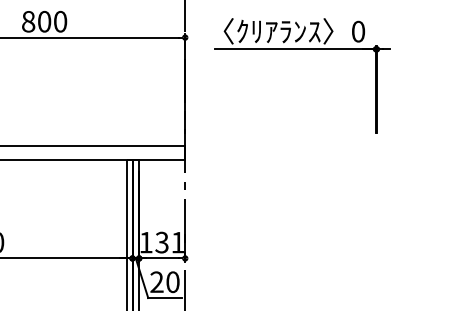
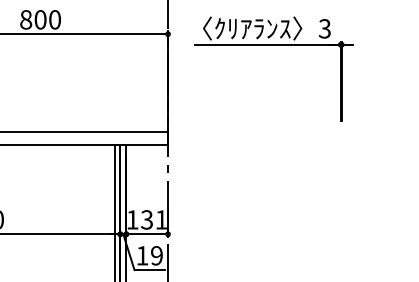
text: (358, 31) -> (325, 28), 0 -> 3
text: (164, 282) -> (149, 256), 20 -> 19

